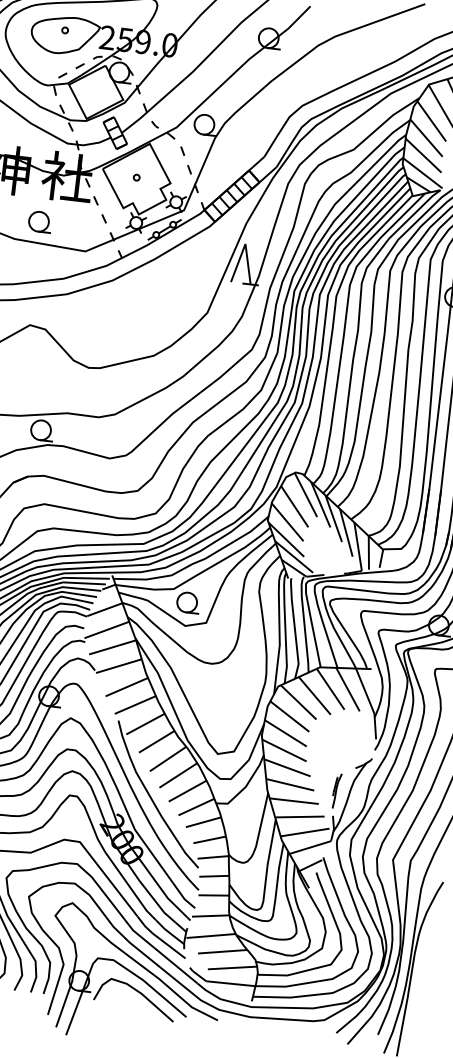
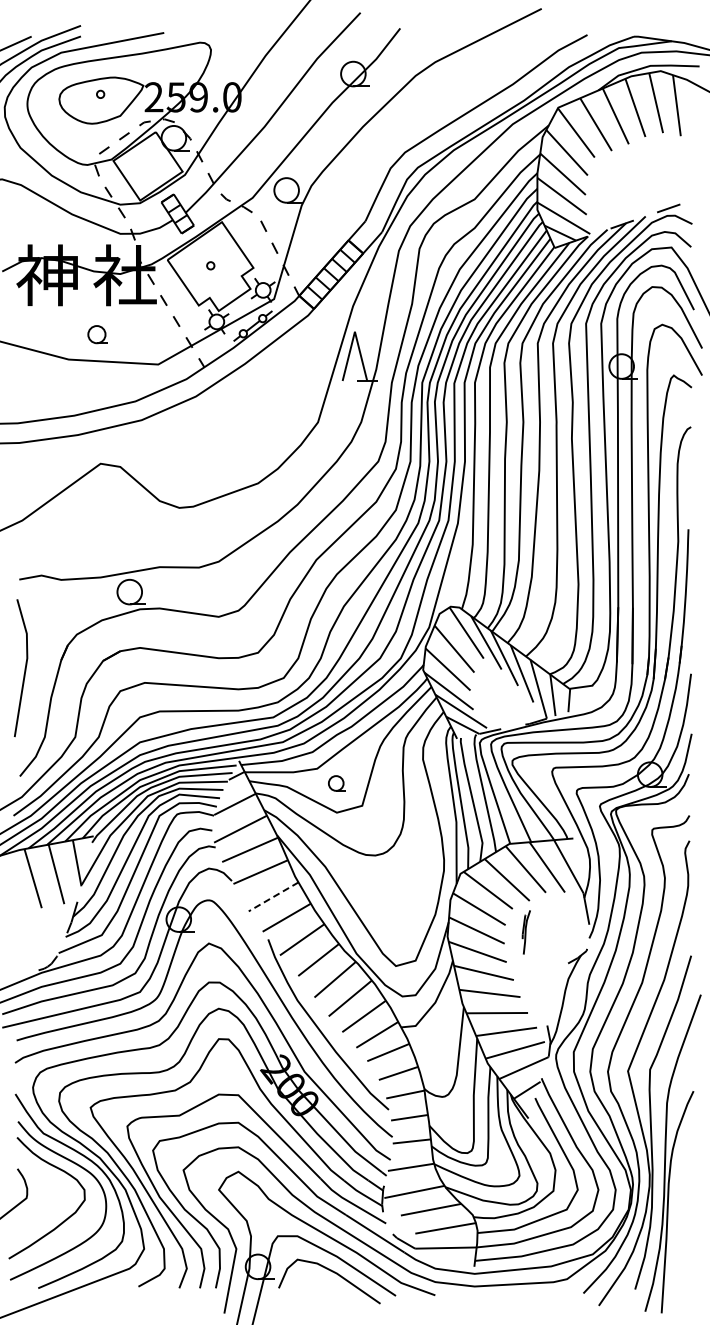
part: (39, 221) -> (97, 334), size x0.7
part: (187, 602) -> (336, 783), size x0.6
line: (126, 686) -> (273, 896), solid -> dashed
part: (336, 791) -> (525, 932), moved

